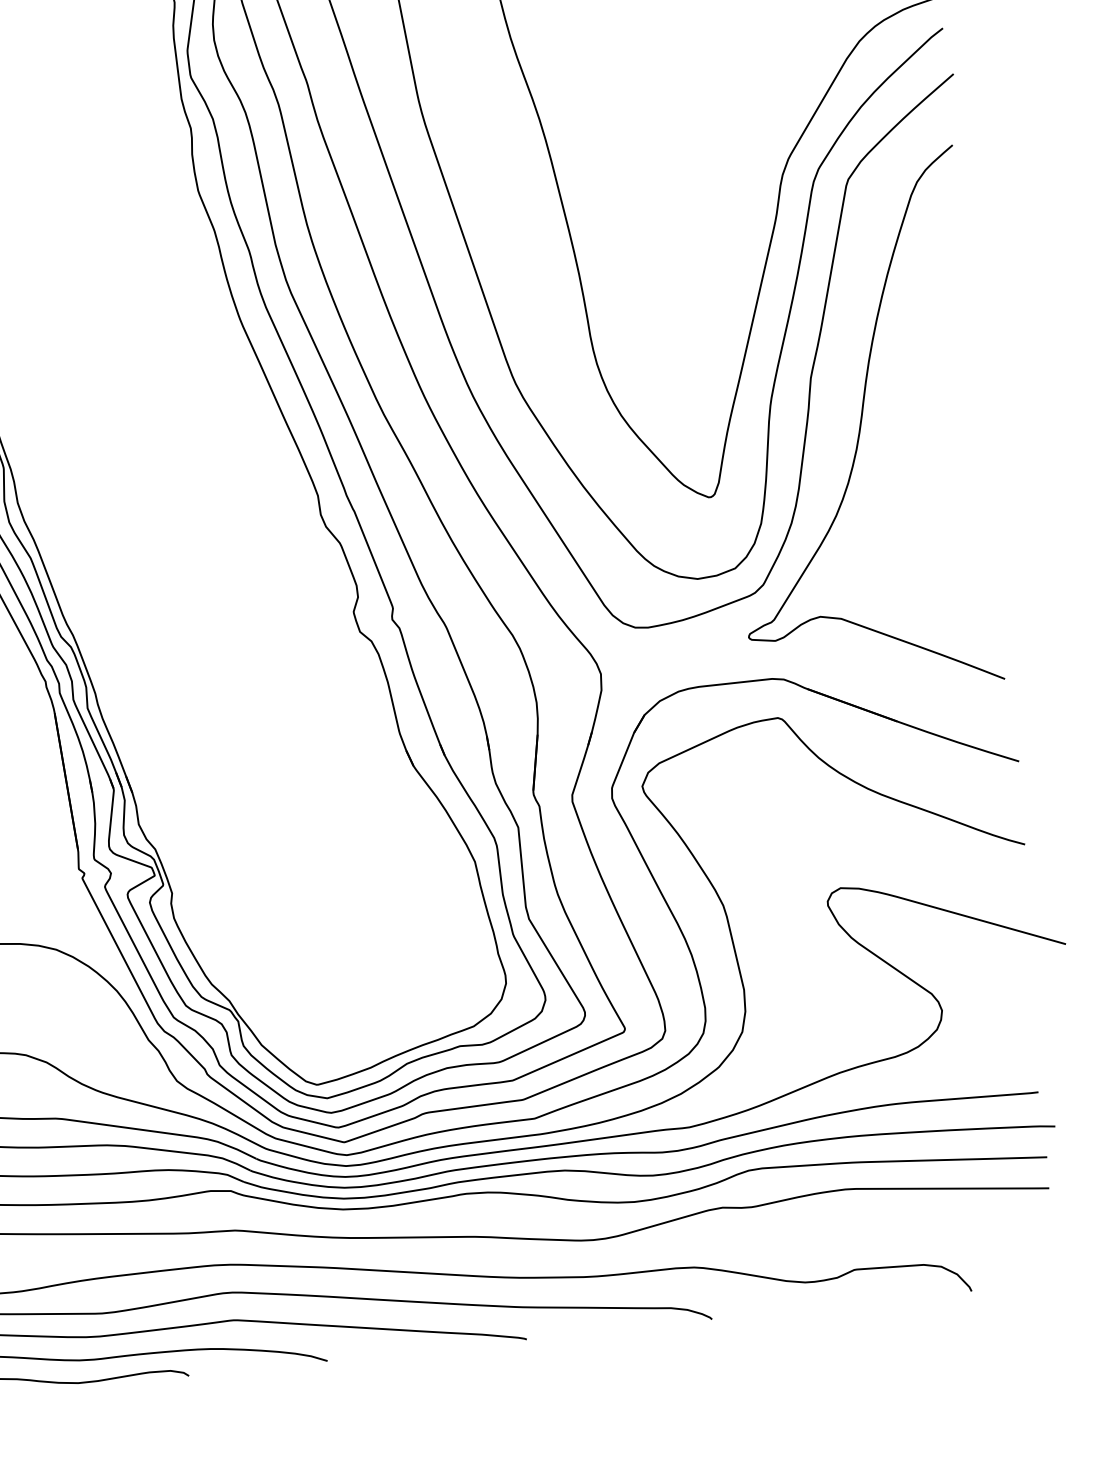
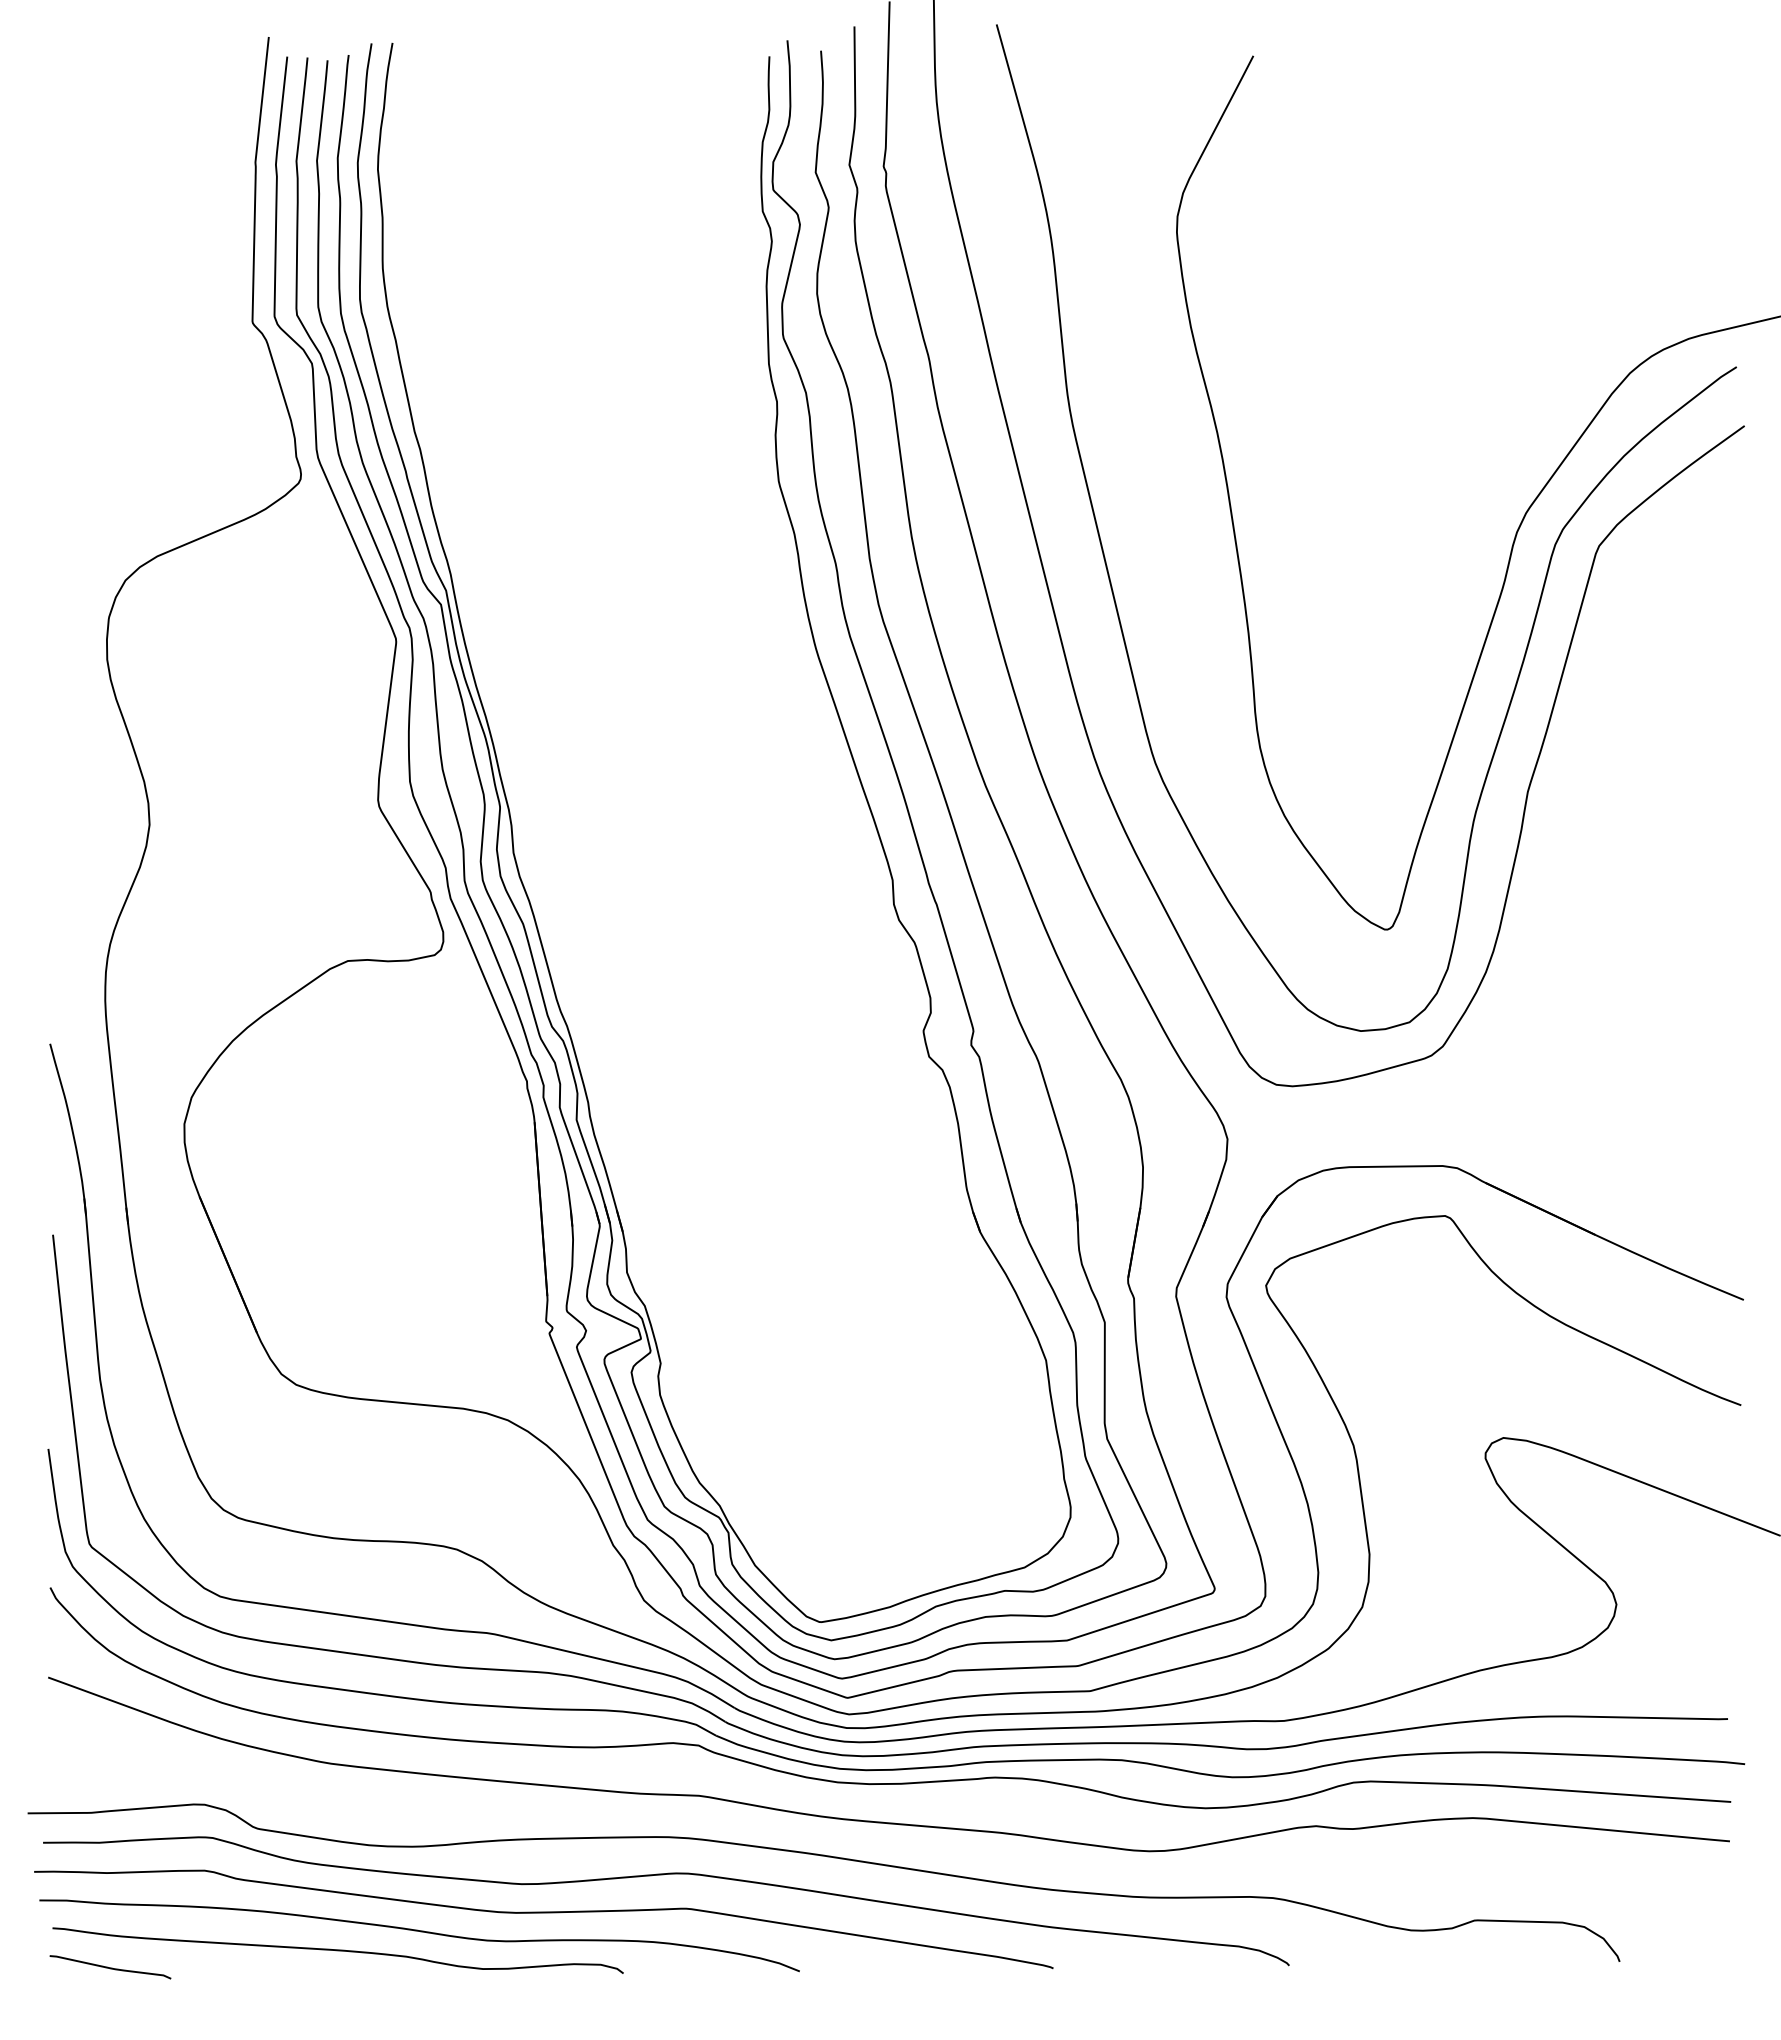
curve: (859, 425) -> (1583, 857), removed

